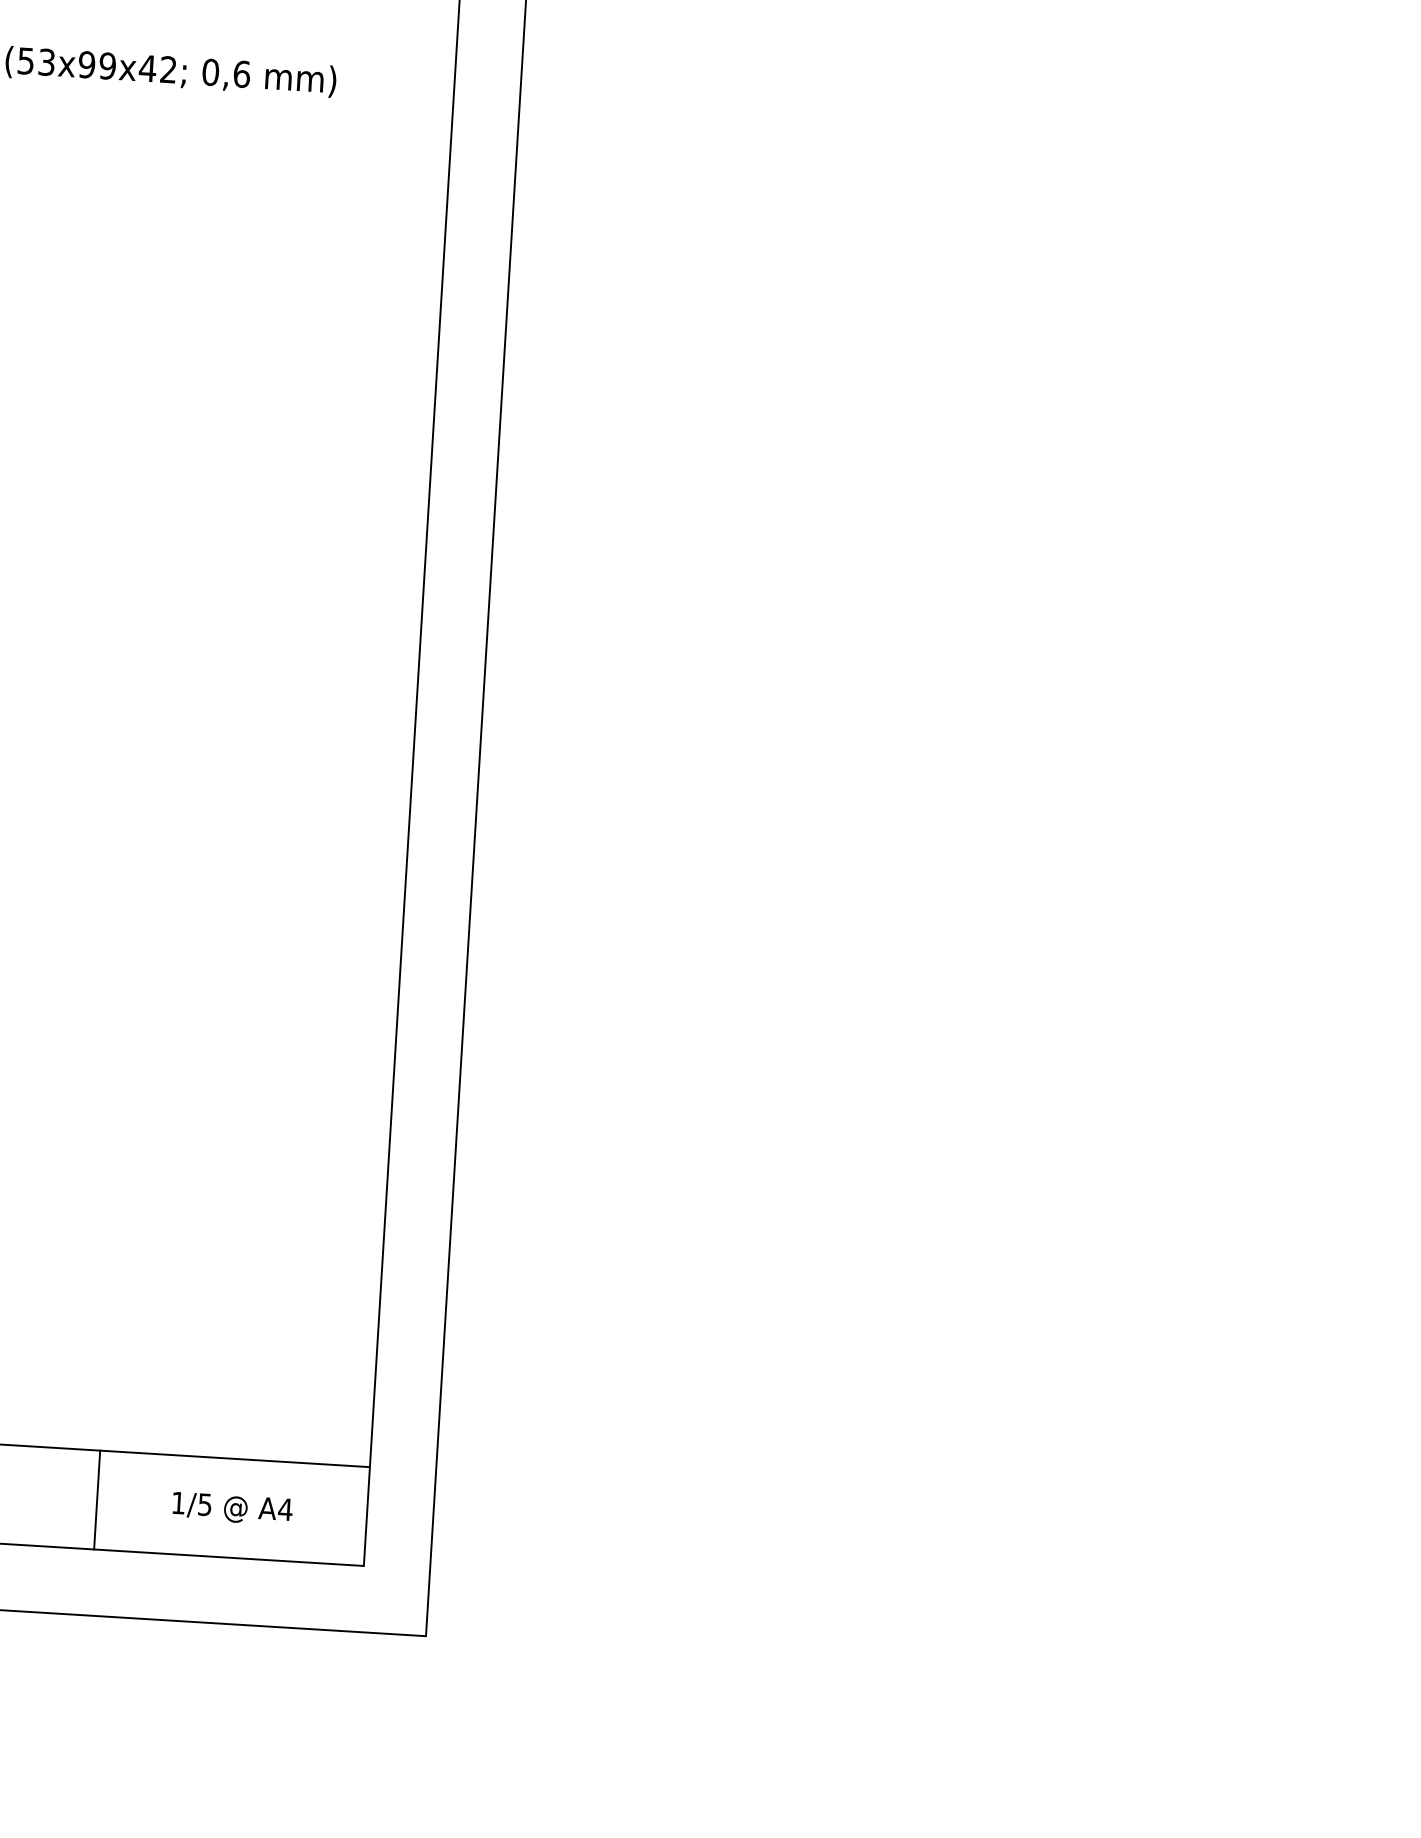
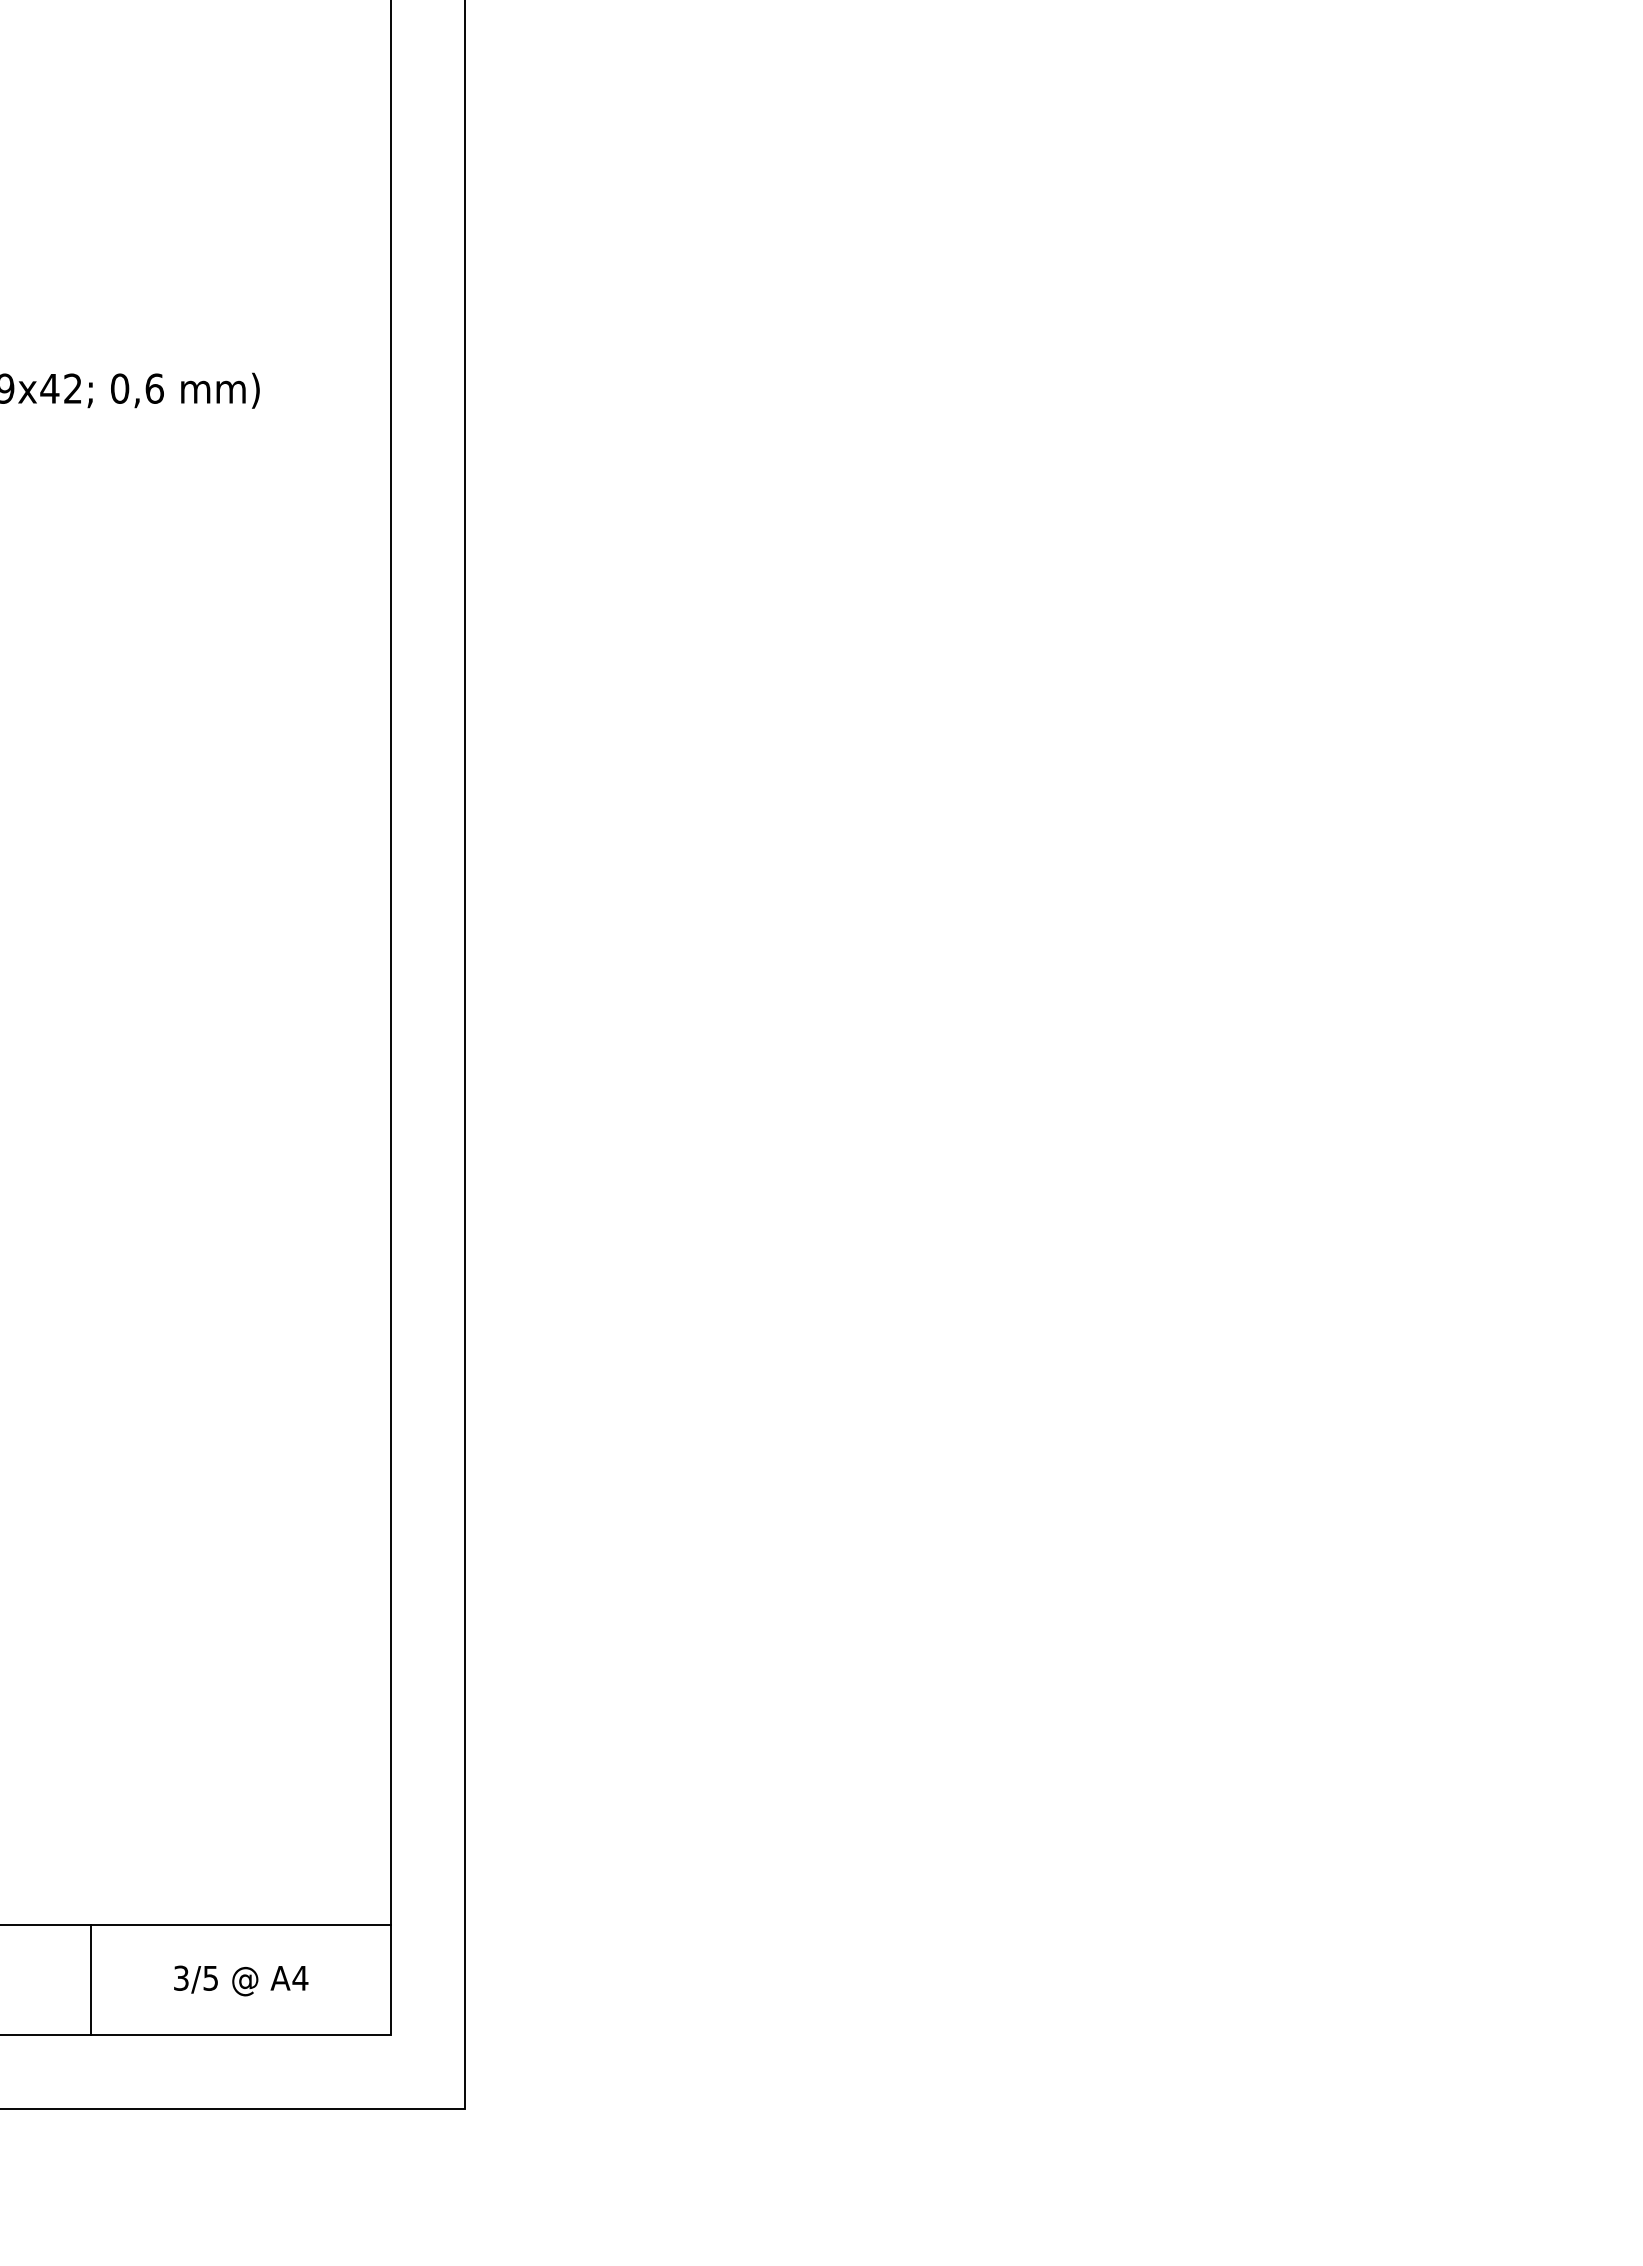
text: (178, 1502) -> (181, 1977), 1/5 -> 3/5

